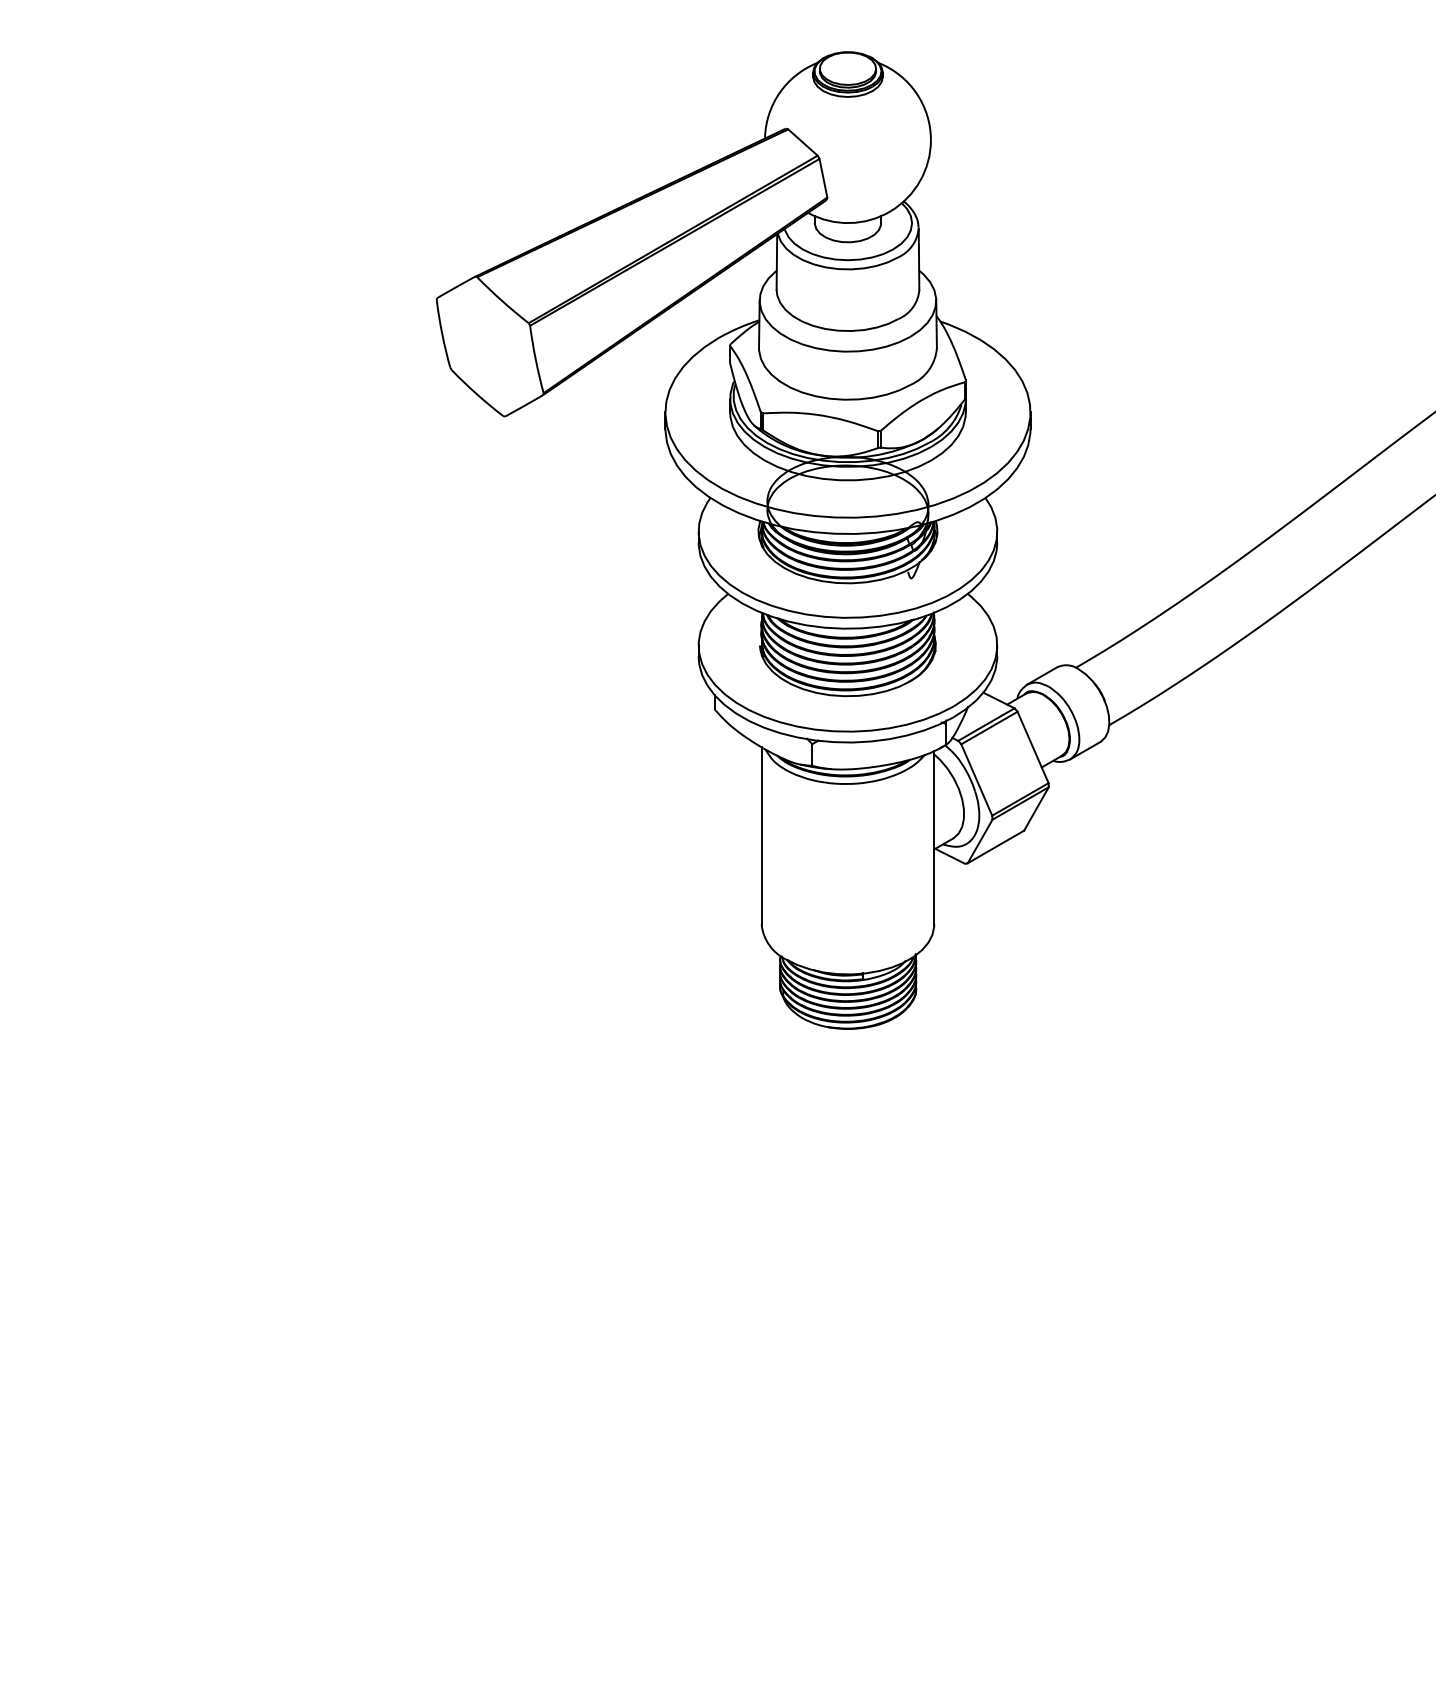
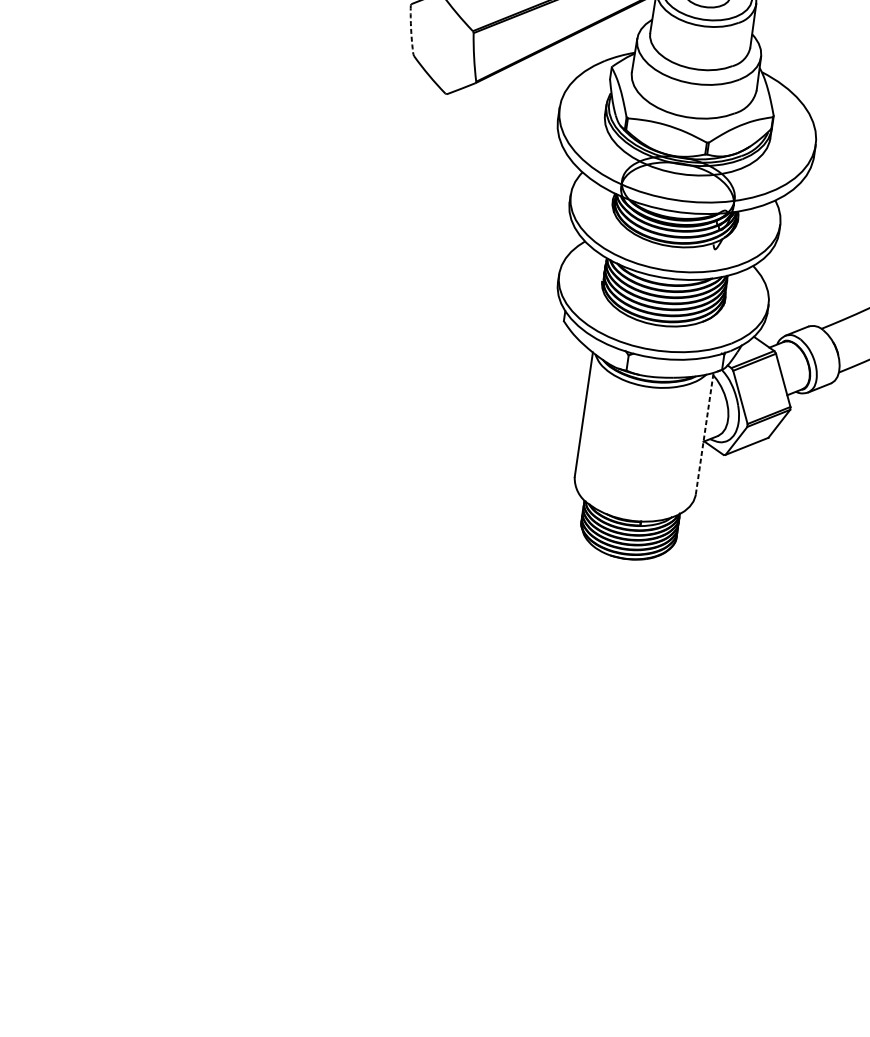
arc: (442, 334) -> (411, 30), solid -> dashed
line: (934, 837) -> (704, 433), solid -> dashed

